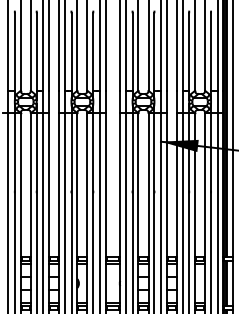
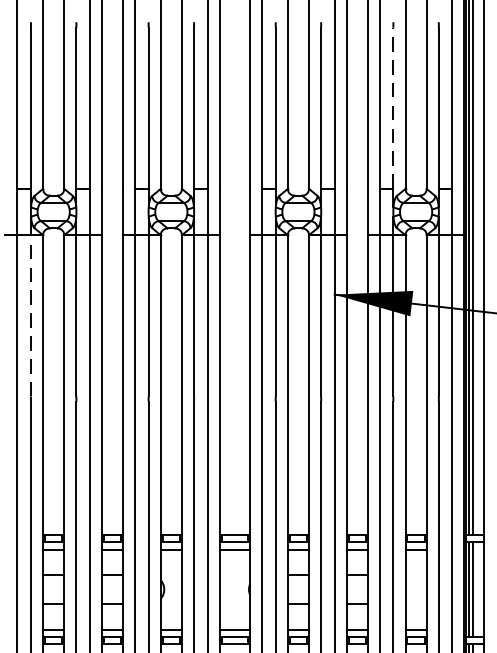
line: (189, 52) -> (394, 109), solid -> dashed
line: (14, 151) -> (30, 315), solid -> dashed

